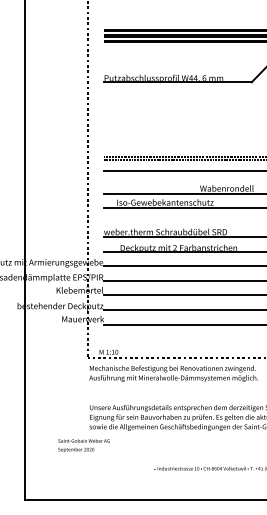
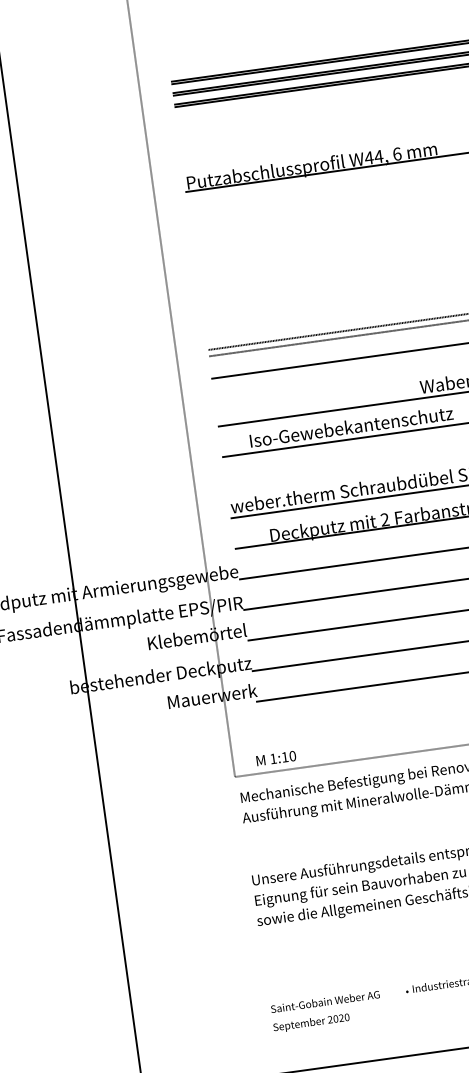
text: (83, 445) -> (325, 1011), moved

